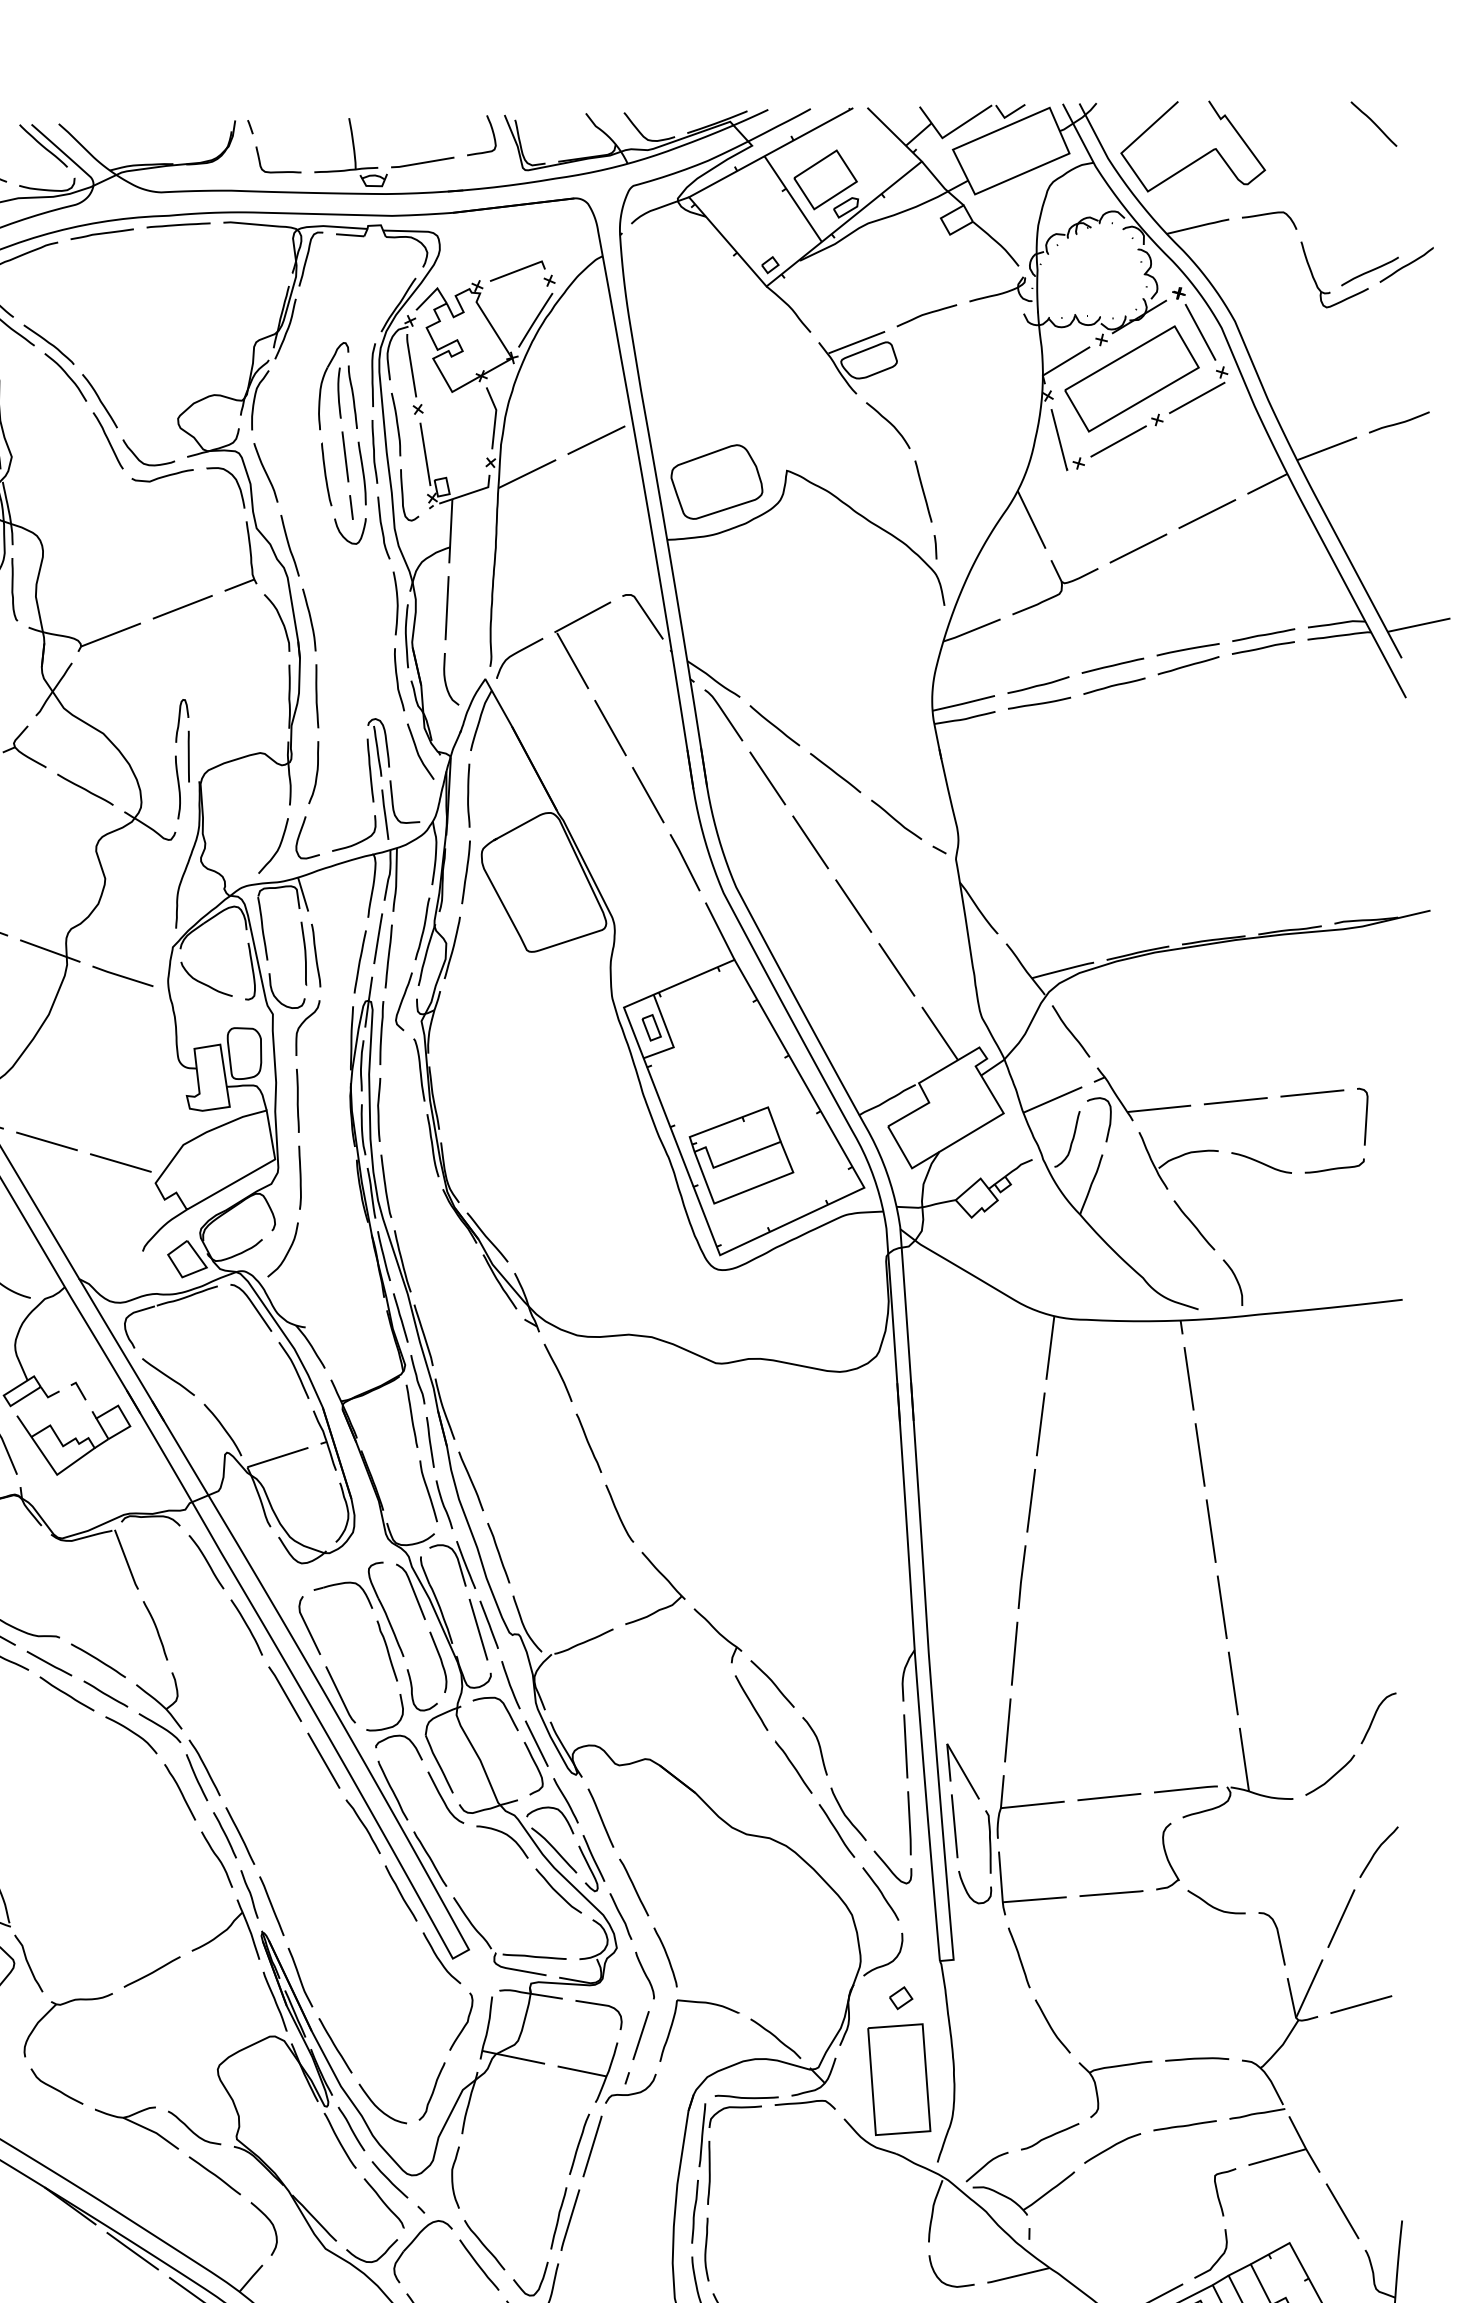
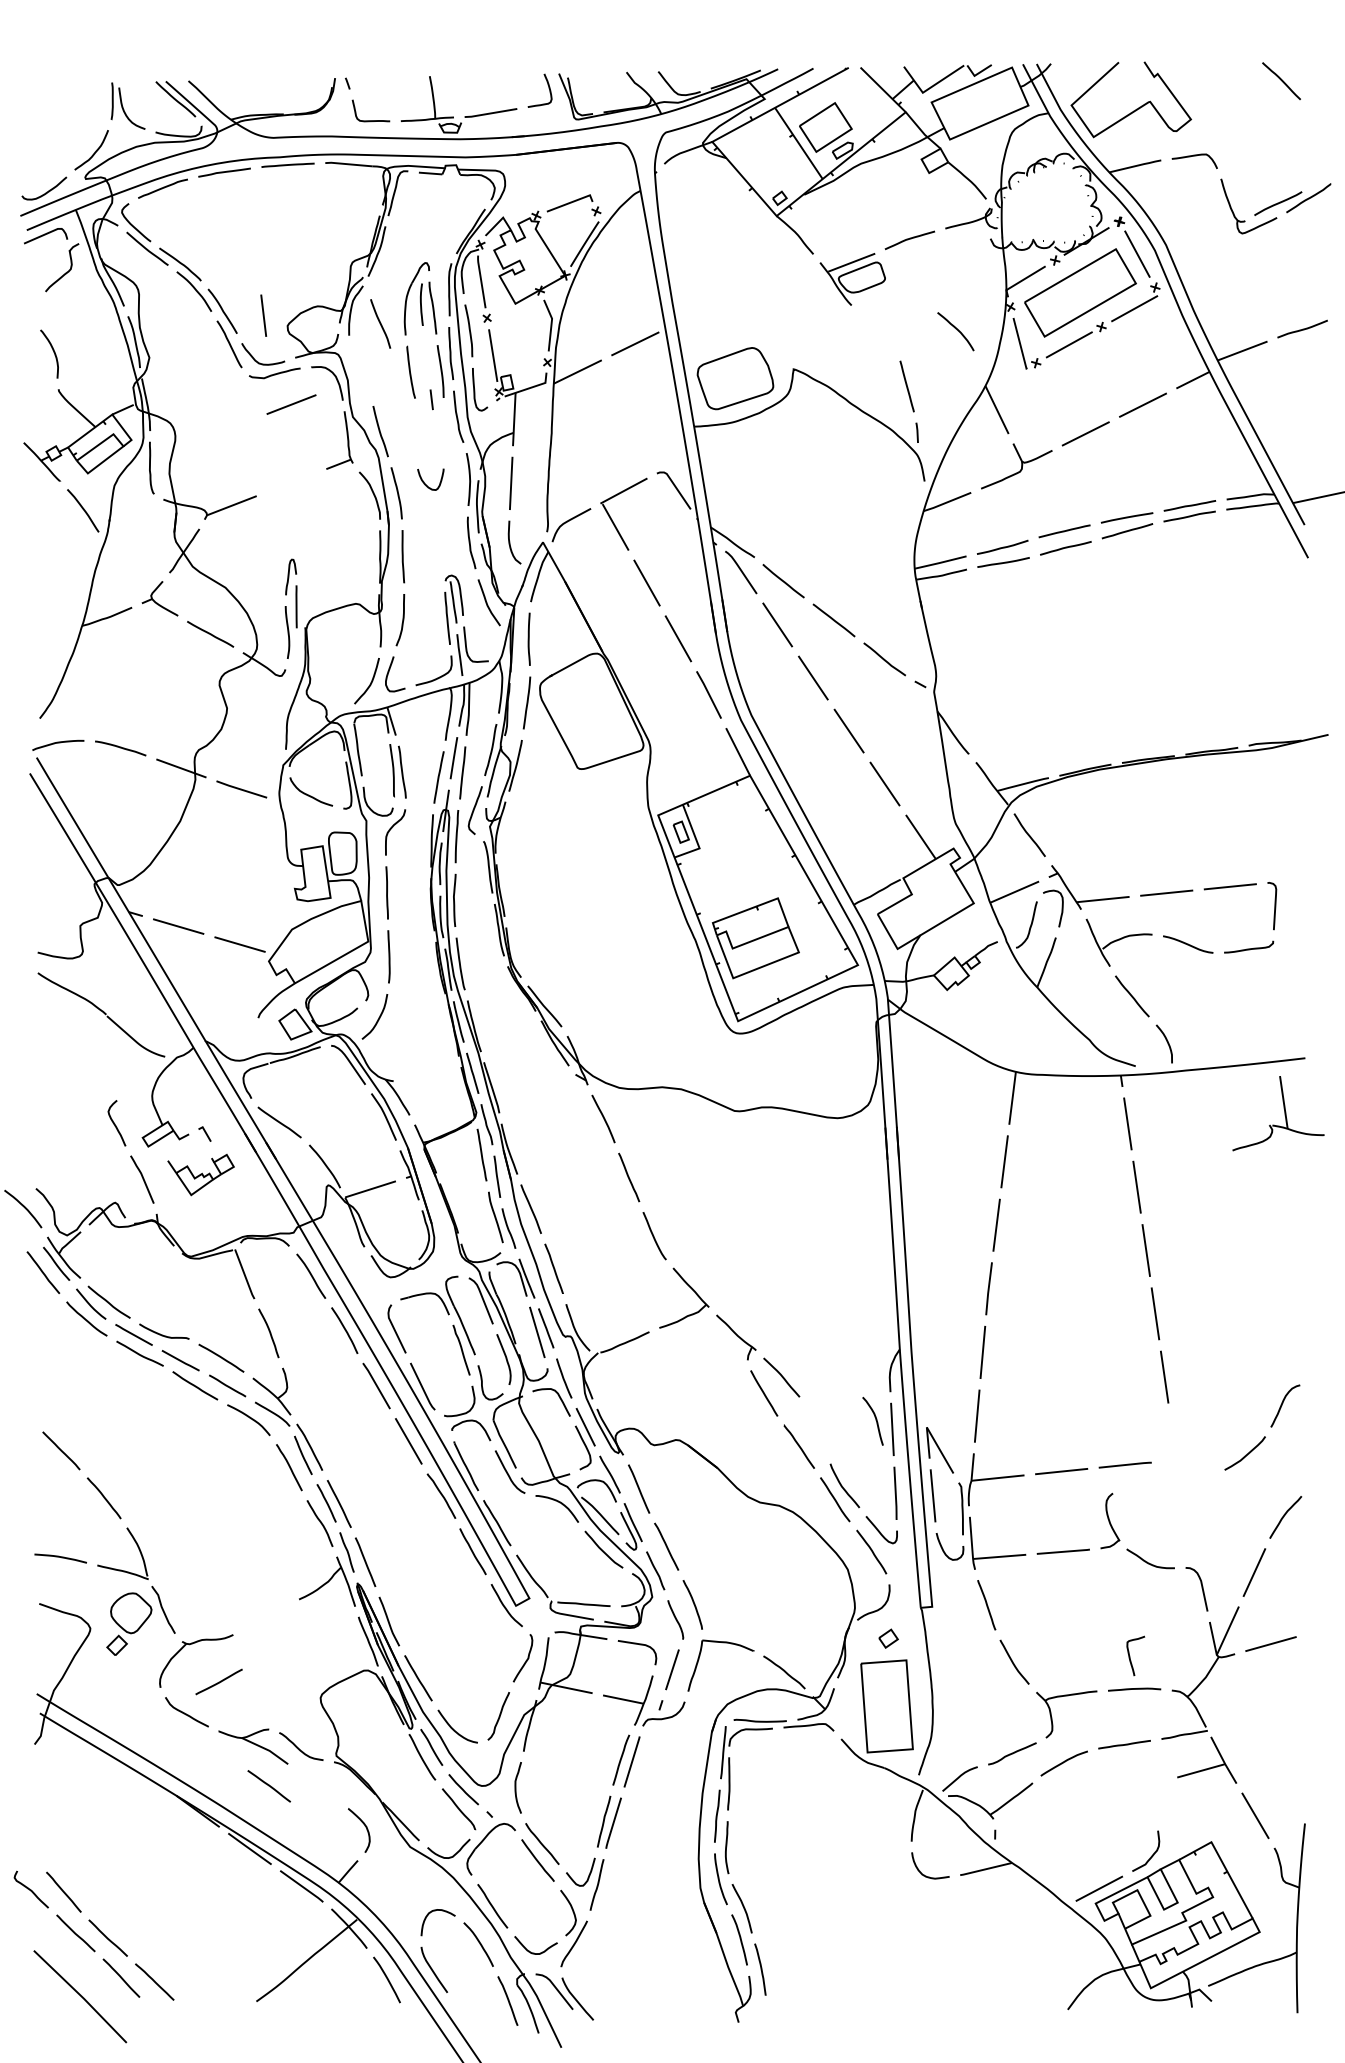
curve: (887, 422) -> (955, 329), moved
line: (345, 456) -> (263, 315), moved
curve: (265, 472) -> (380, 323), moved
curve: (342, 533) -> (424, 481), moved
line: (182, 607) -> (291, 404), moved
part: (73, 1439) -> (200, 1174), size x0.7
curve: (818, 1745) -> (875, 1420), moved
part: (1237, 1772) -> (1278, 1113), moved
line: (152, 1971) -> (219, 1681), moved
line: (214, 2176) -> (268, 1786), moved
curve: (1218, 2191) -> (1130, 1655), moved

